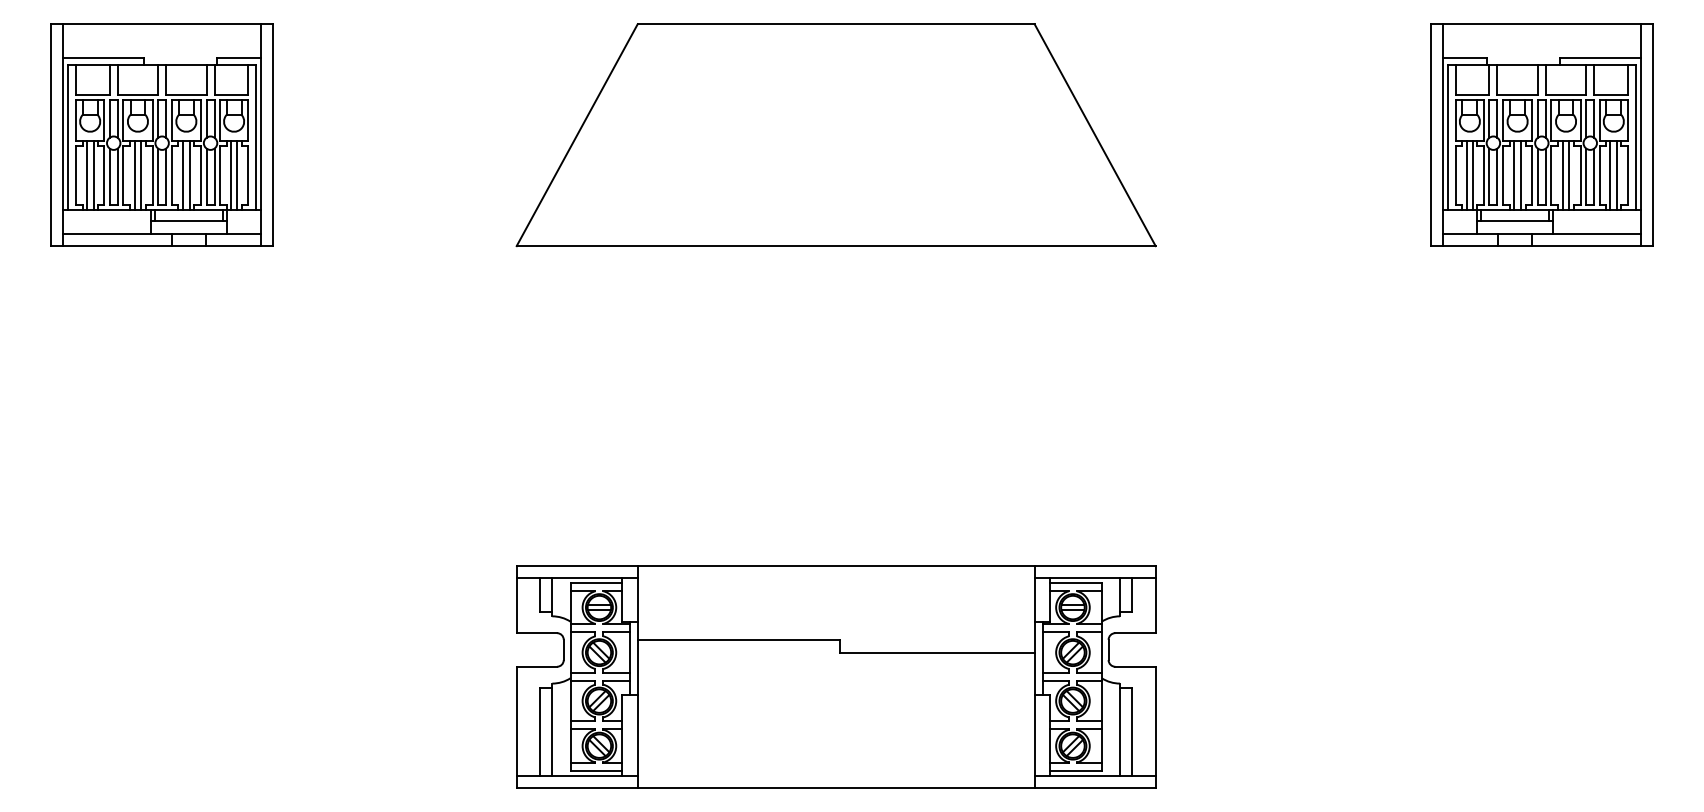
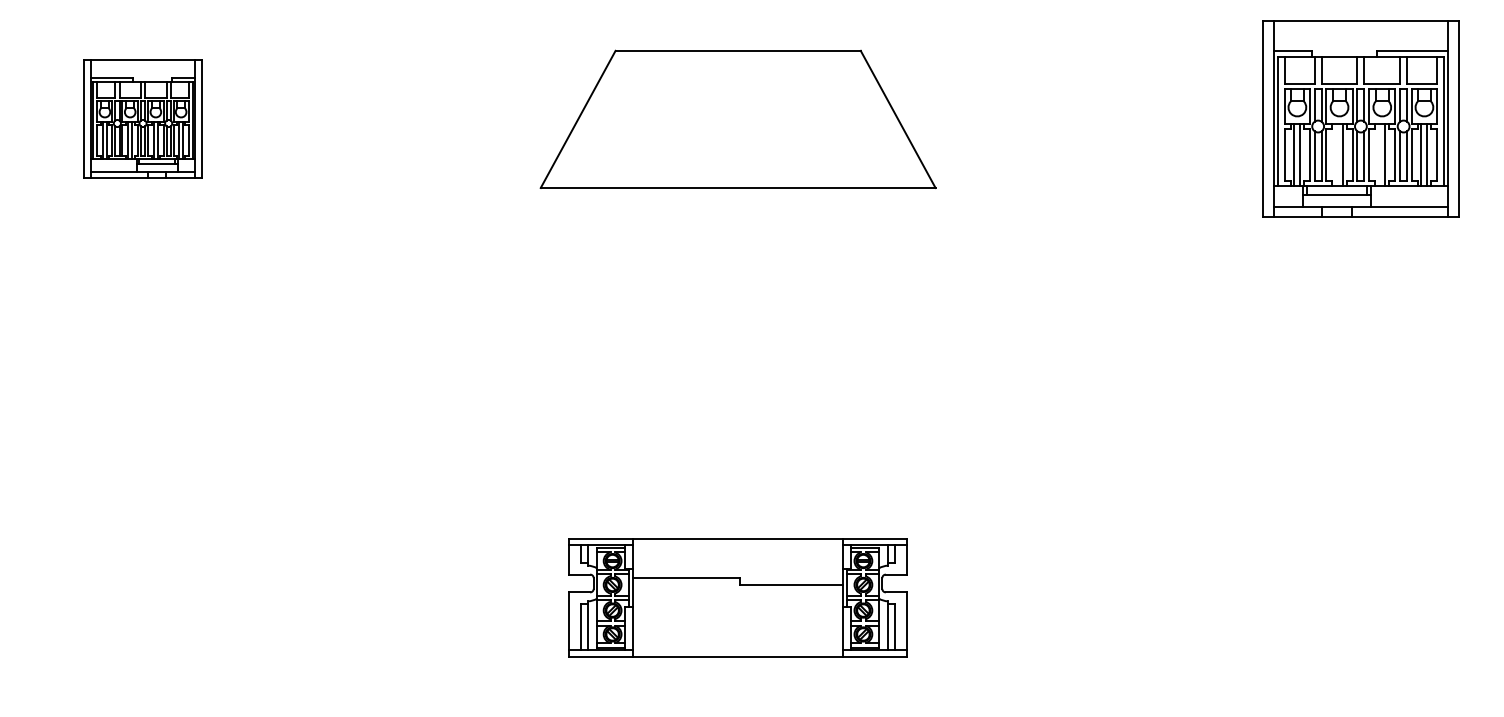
part: (161, 134) -> (142, 118), size x0.6
part: (836, 135) -> (738, 119), size x0.7
line: (1514, 174) -> (1336, 154), removed
line: (1562, 174) -> (1379, 154), removed
part: (835, 676) -> (737, 597), size x0.6

